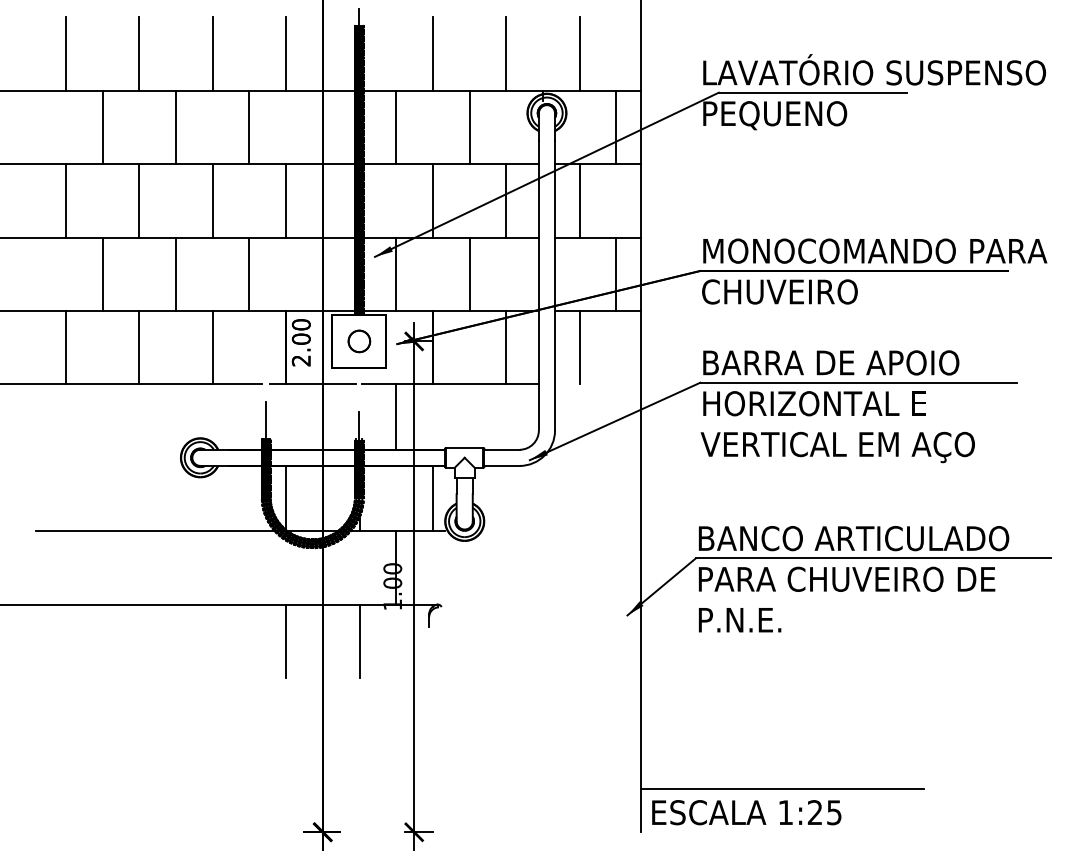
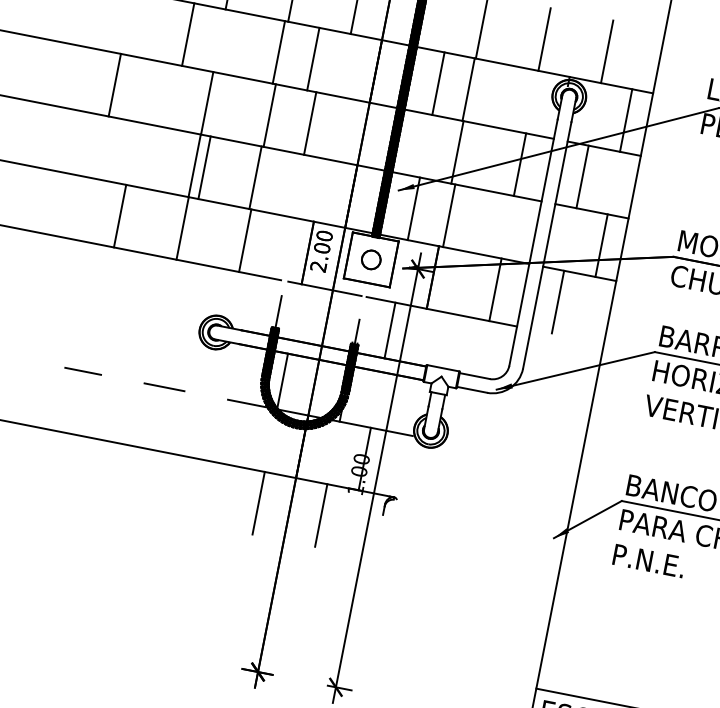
line: (175, 127) -> (278, 52), moved
line: (469, 127) -> (468, 89), moved
line: (65, 200) -> (114, 84), moved
line: (286, 200) -> (310, 123), moved
line: (102, 273) -> (204, 167), moved
line: (175, 273) -> (194, 165), moved
line: (249, 273) -> (255, 177), moved
line: (469, 273) -> (449, 215), moved
line: (432, 498) -> (407, 405), removed
line: (156, 531) -> (166, 387), solid -> dashed

